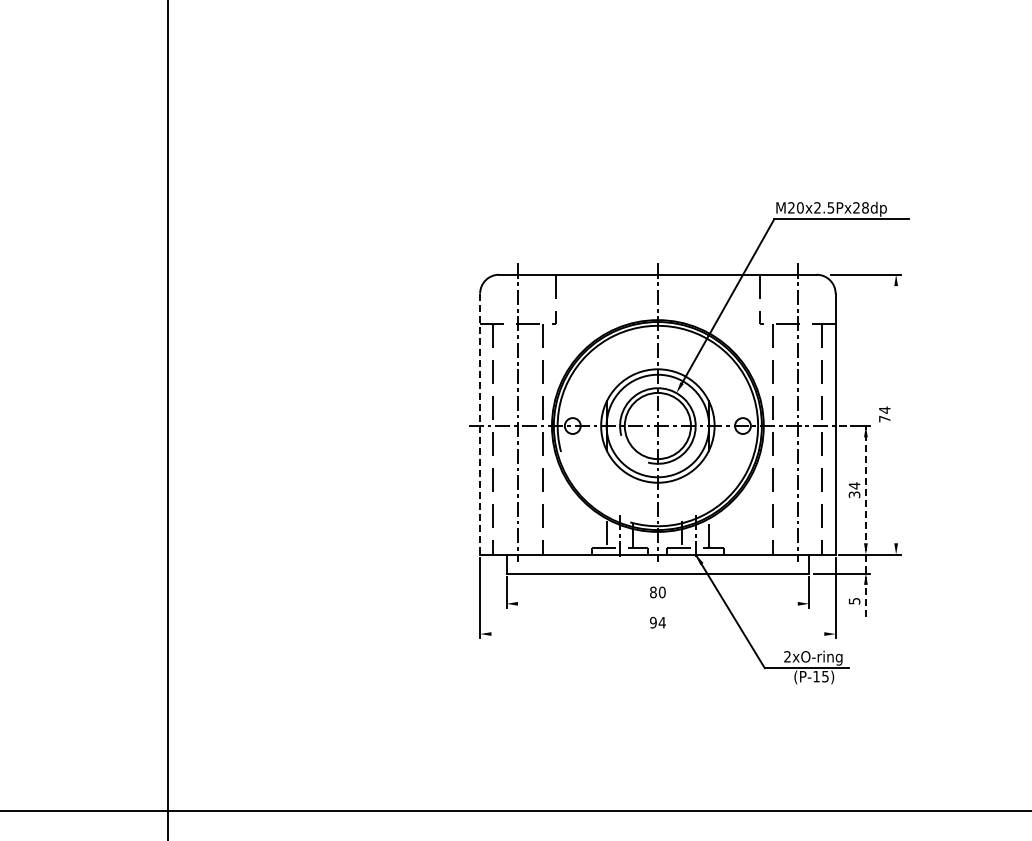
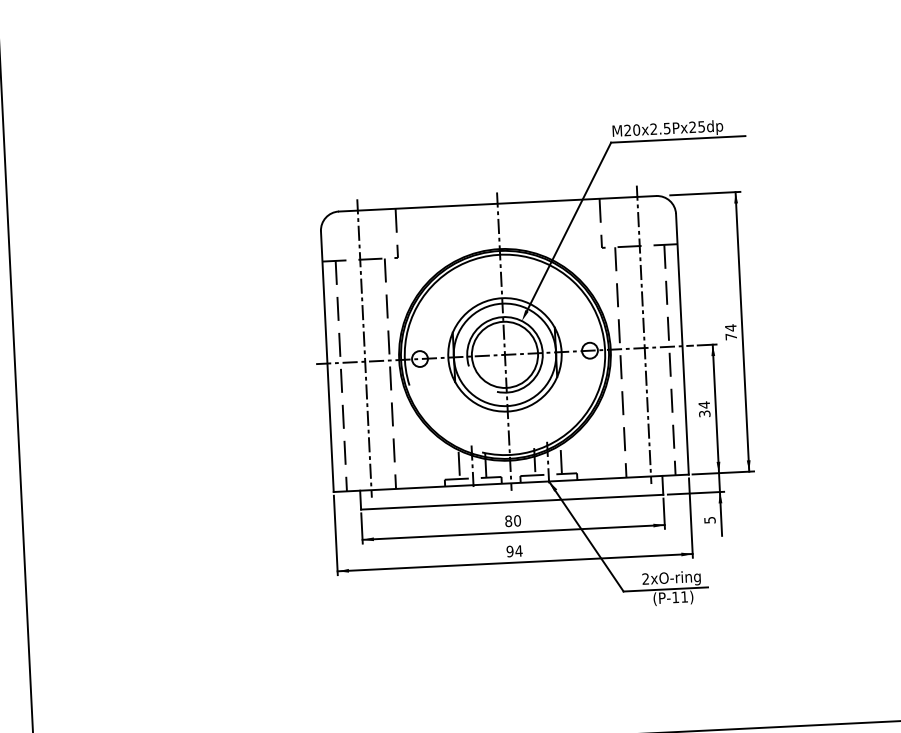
text: (865, 207) -> (701, 126), M20x2.5Px28dp -> M20x2.5Px25dp
line: (896, 414) -> (742, 331), added
line: (480, 424) -> (327, 362), dashed -> solid
line: (865, 521) -> (717, 440), dashed -> solid
line: (657, 603) -> (513, 532), added
line: (657, 634) -> (514, 563), added
text: (825, 676) -> (684, 596), (P-15) -> (P-11)

